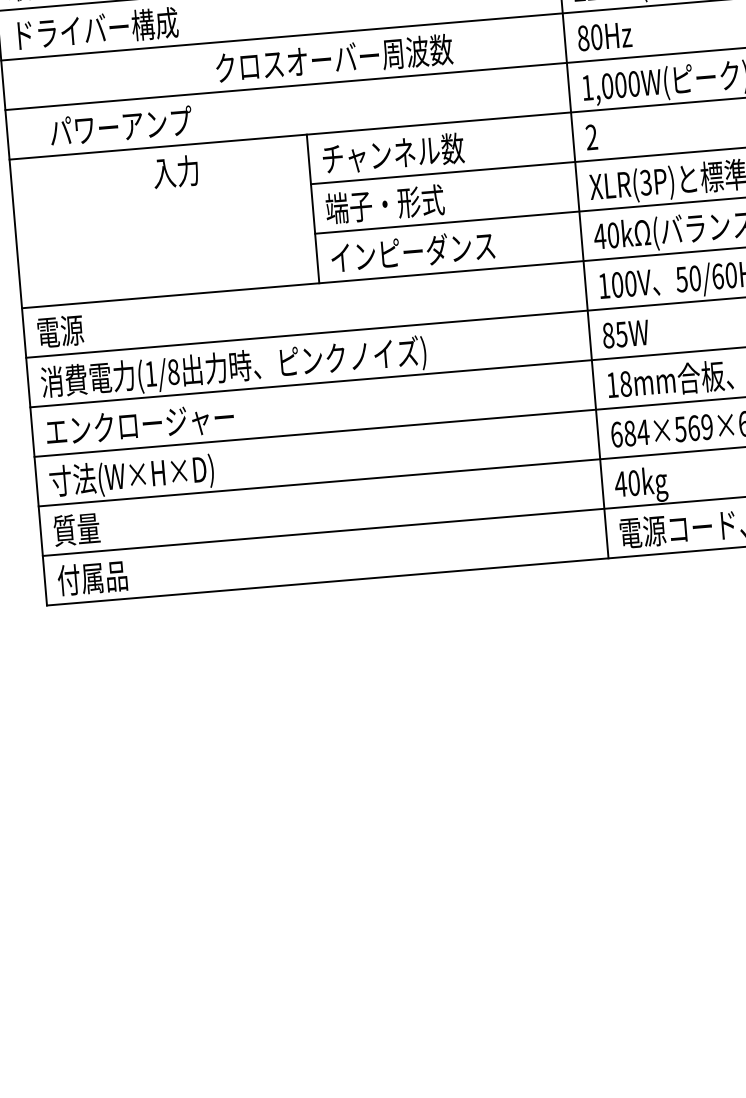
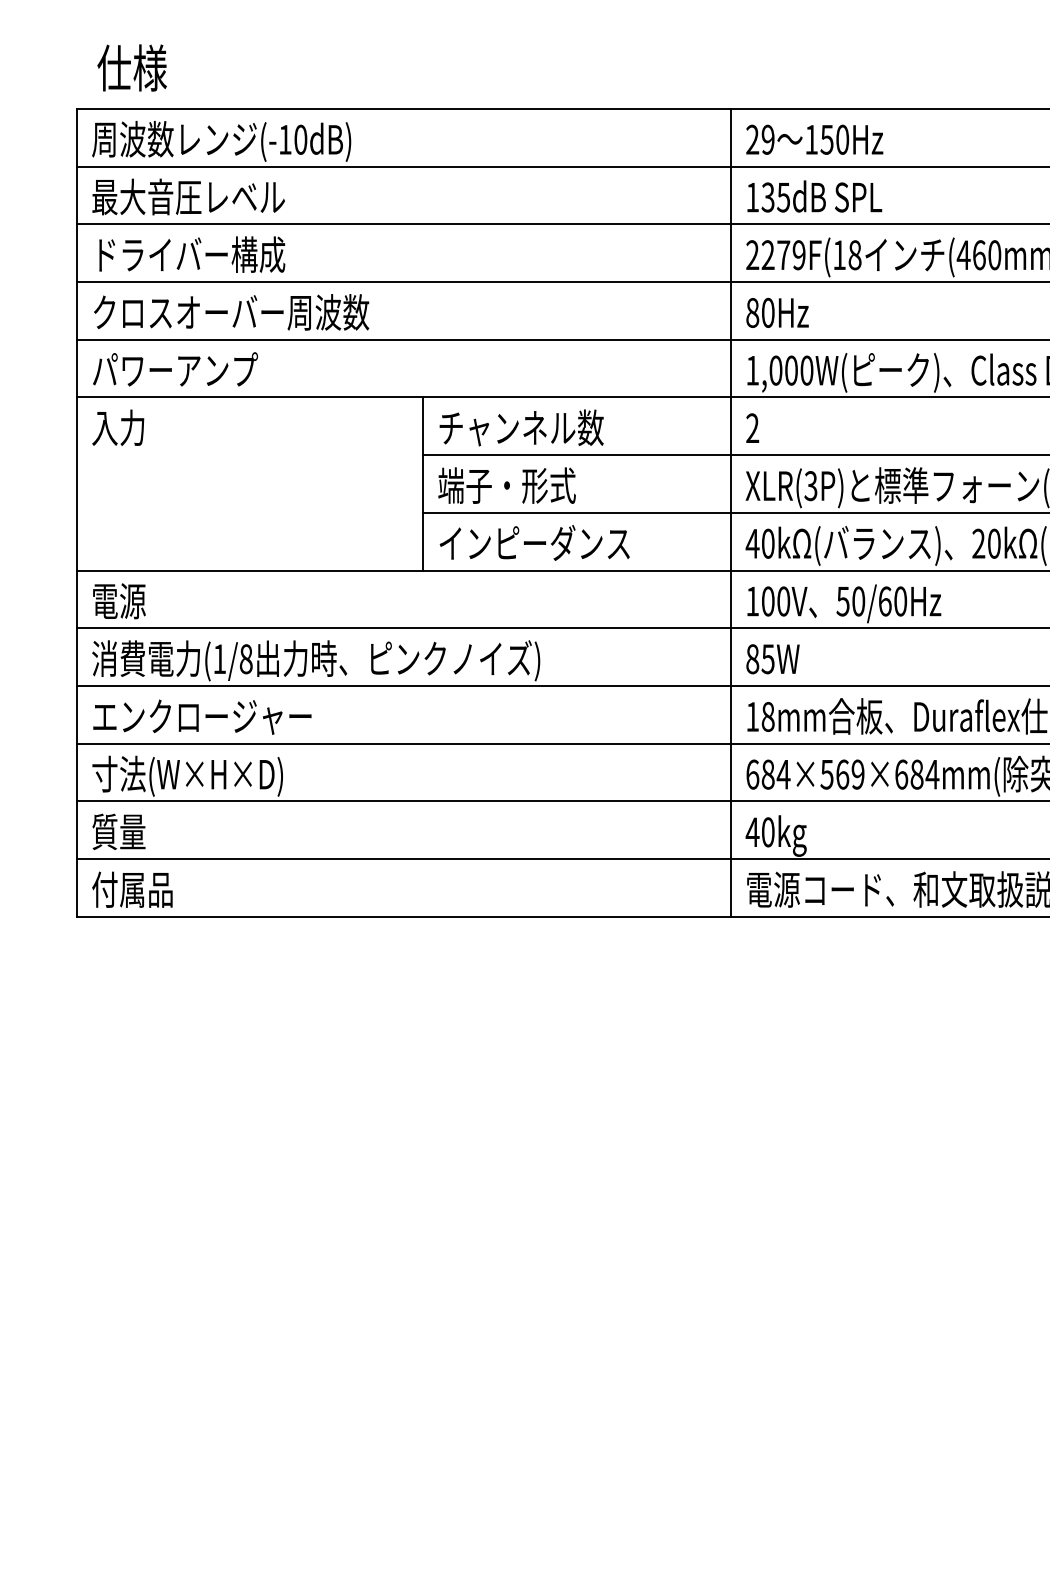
text: (334, 58) -> (231, 312), moved
text: (121, 126) -> (175, 369), moved
text: (176, 171) -> (118, 427), moved

